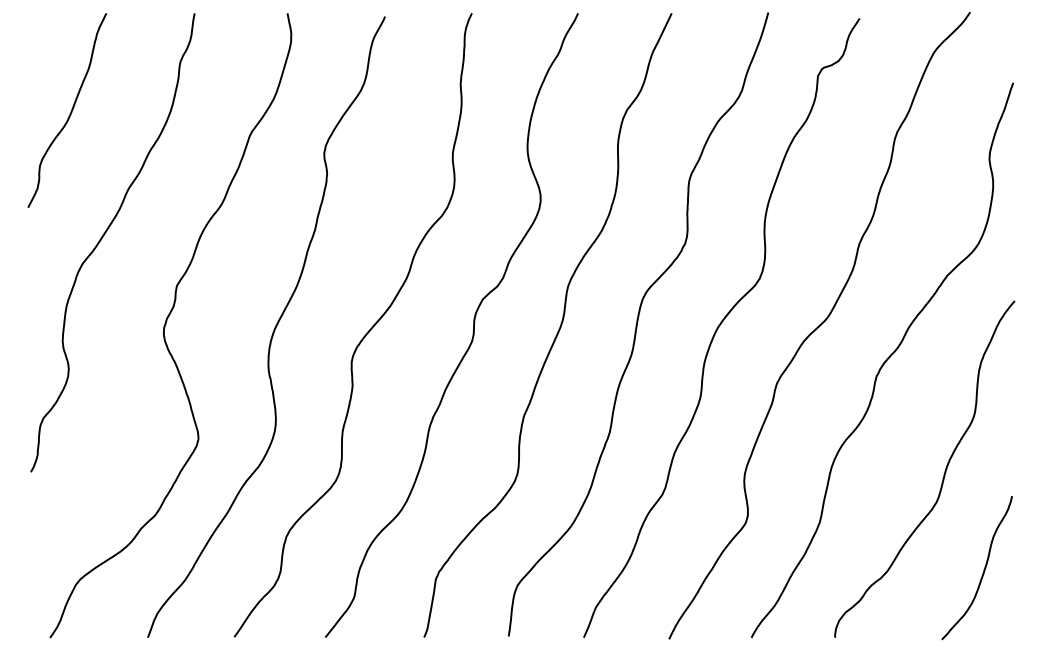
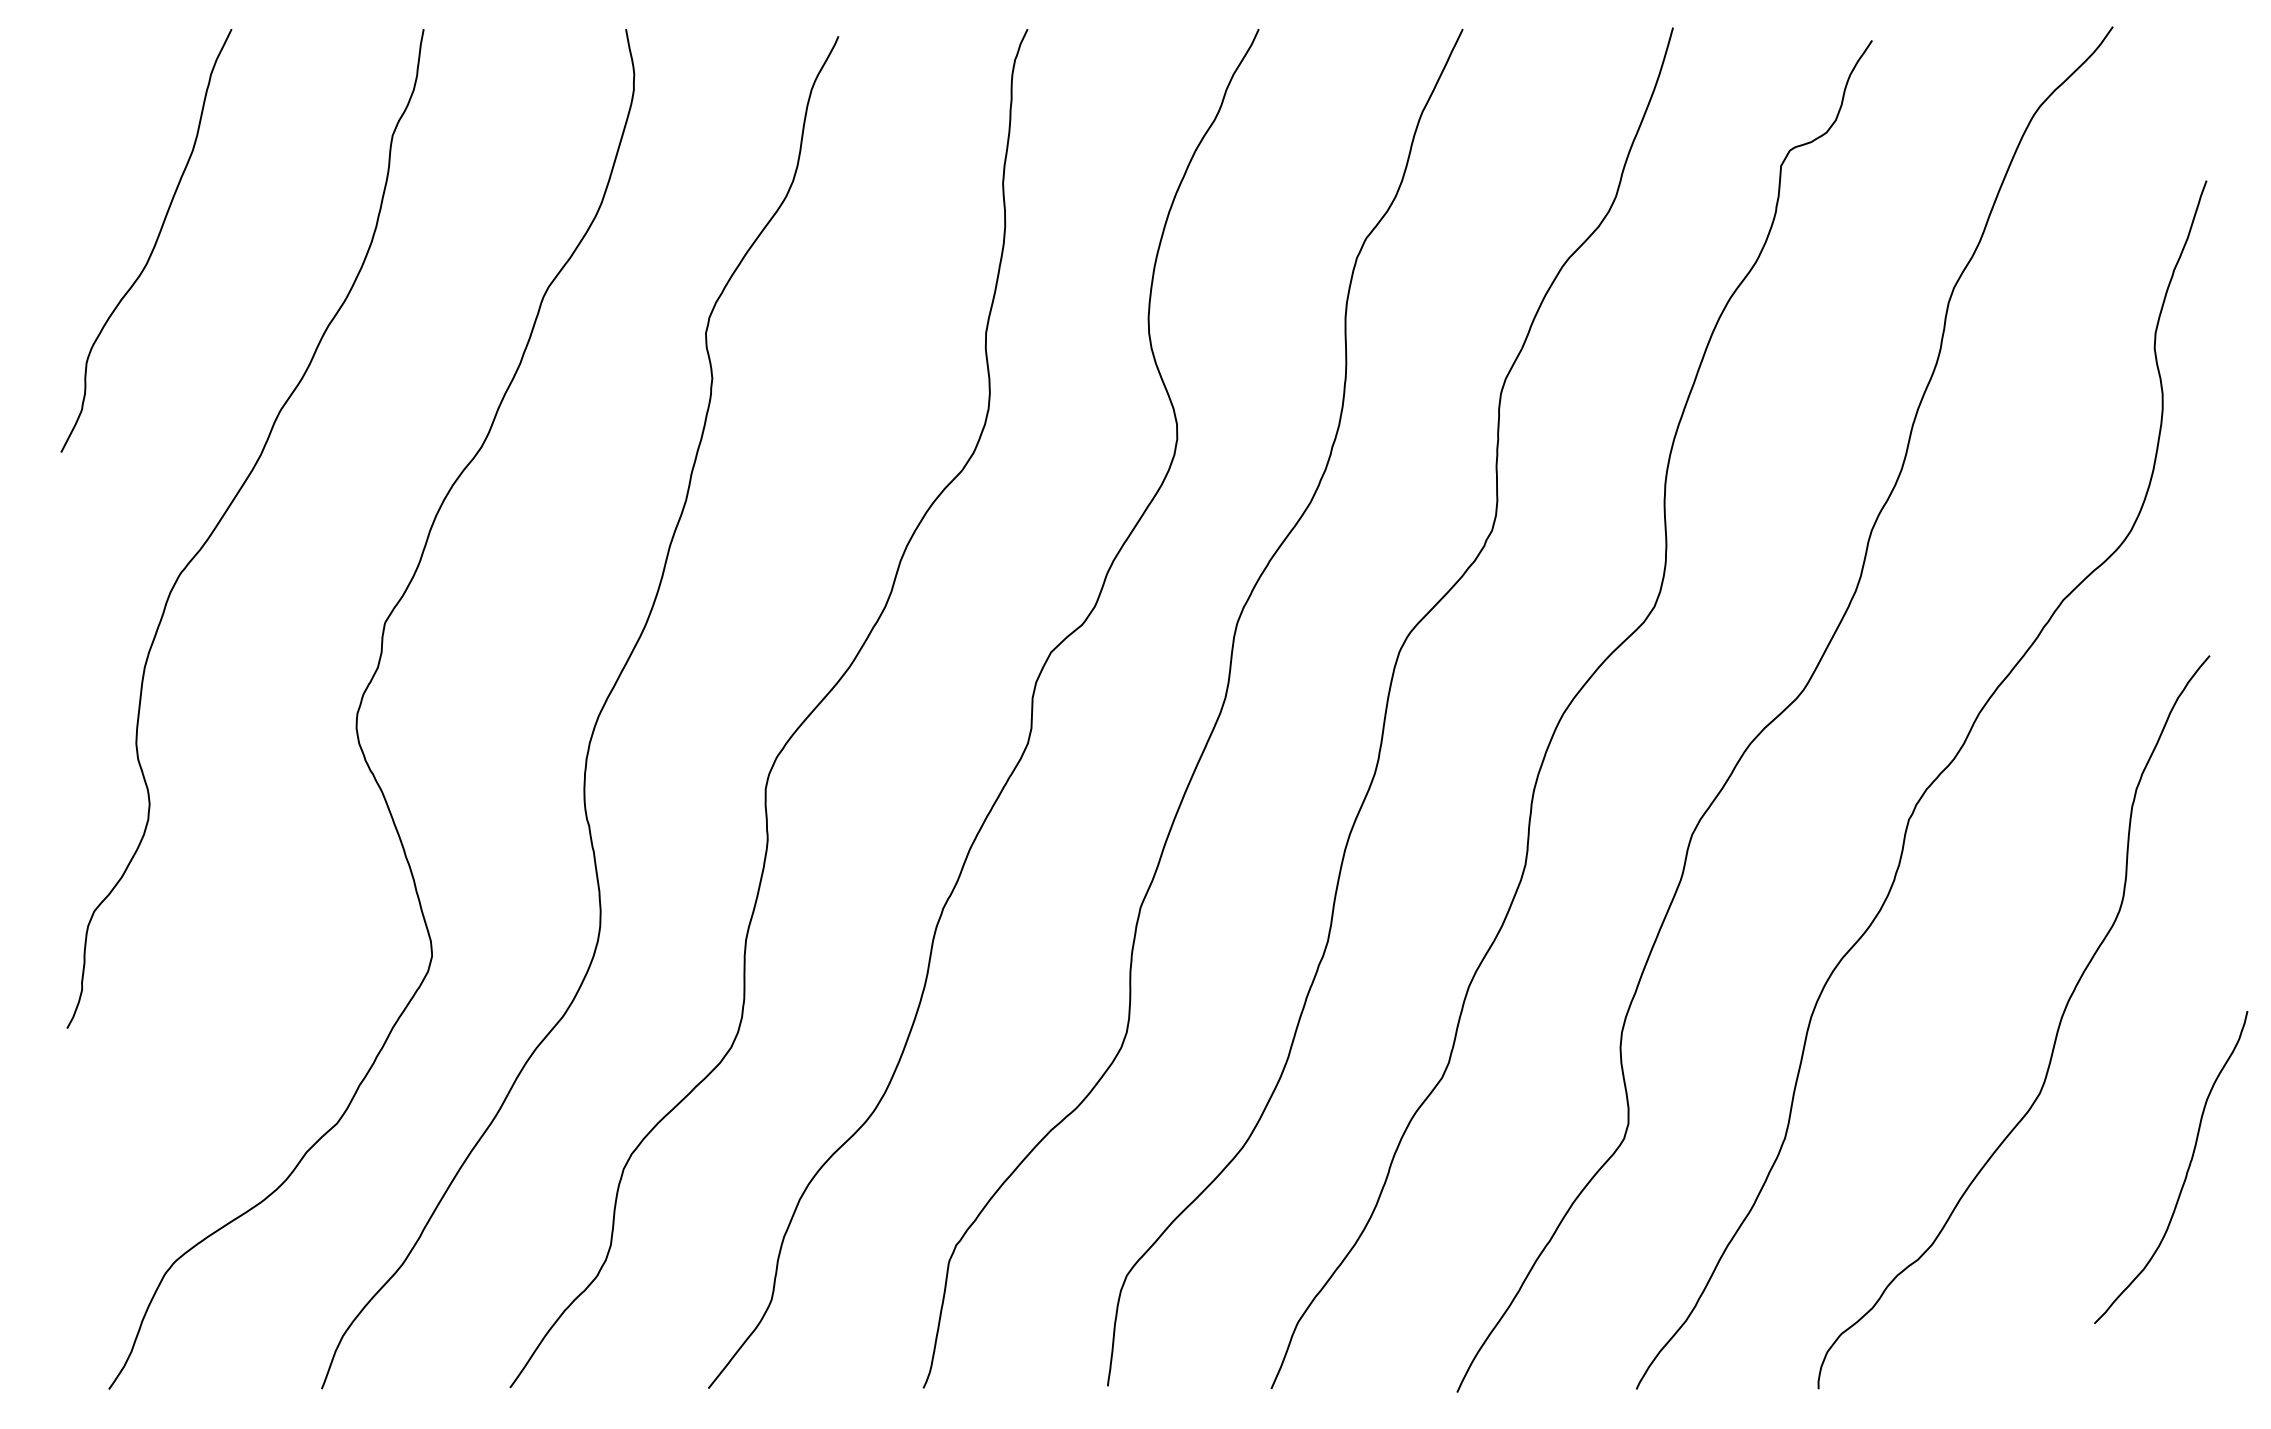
curve: (983, 569) -> (2185, 1170), moved

